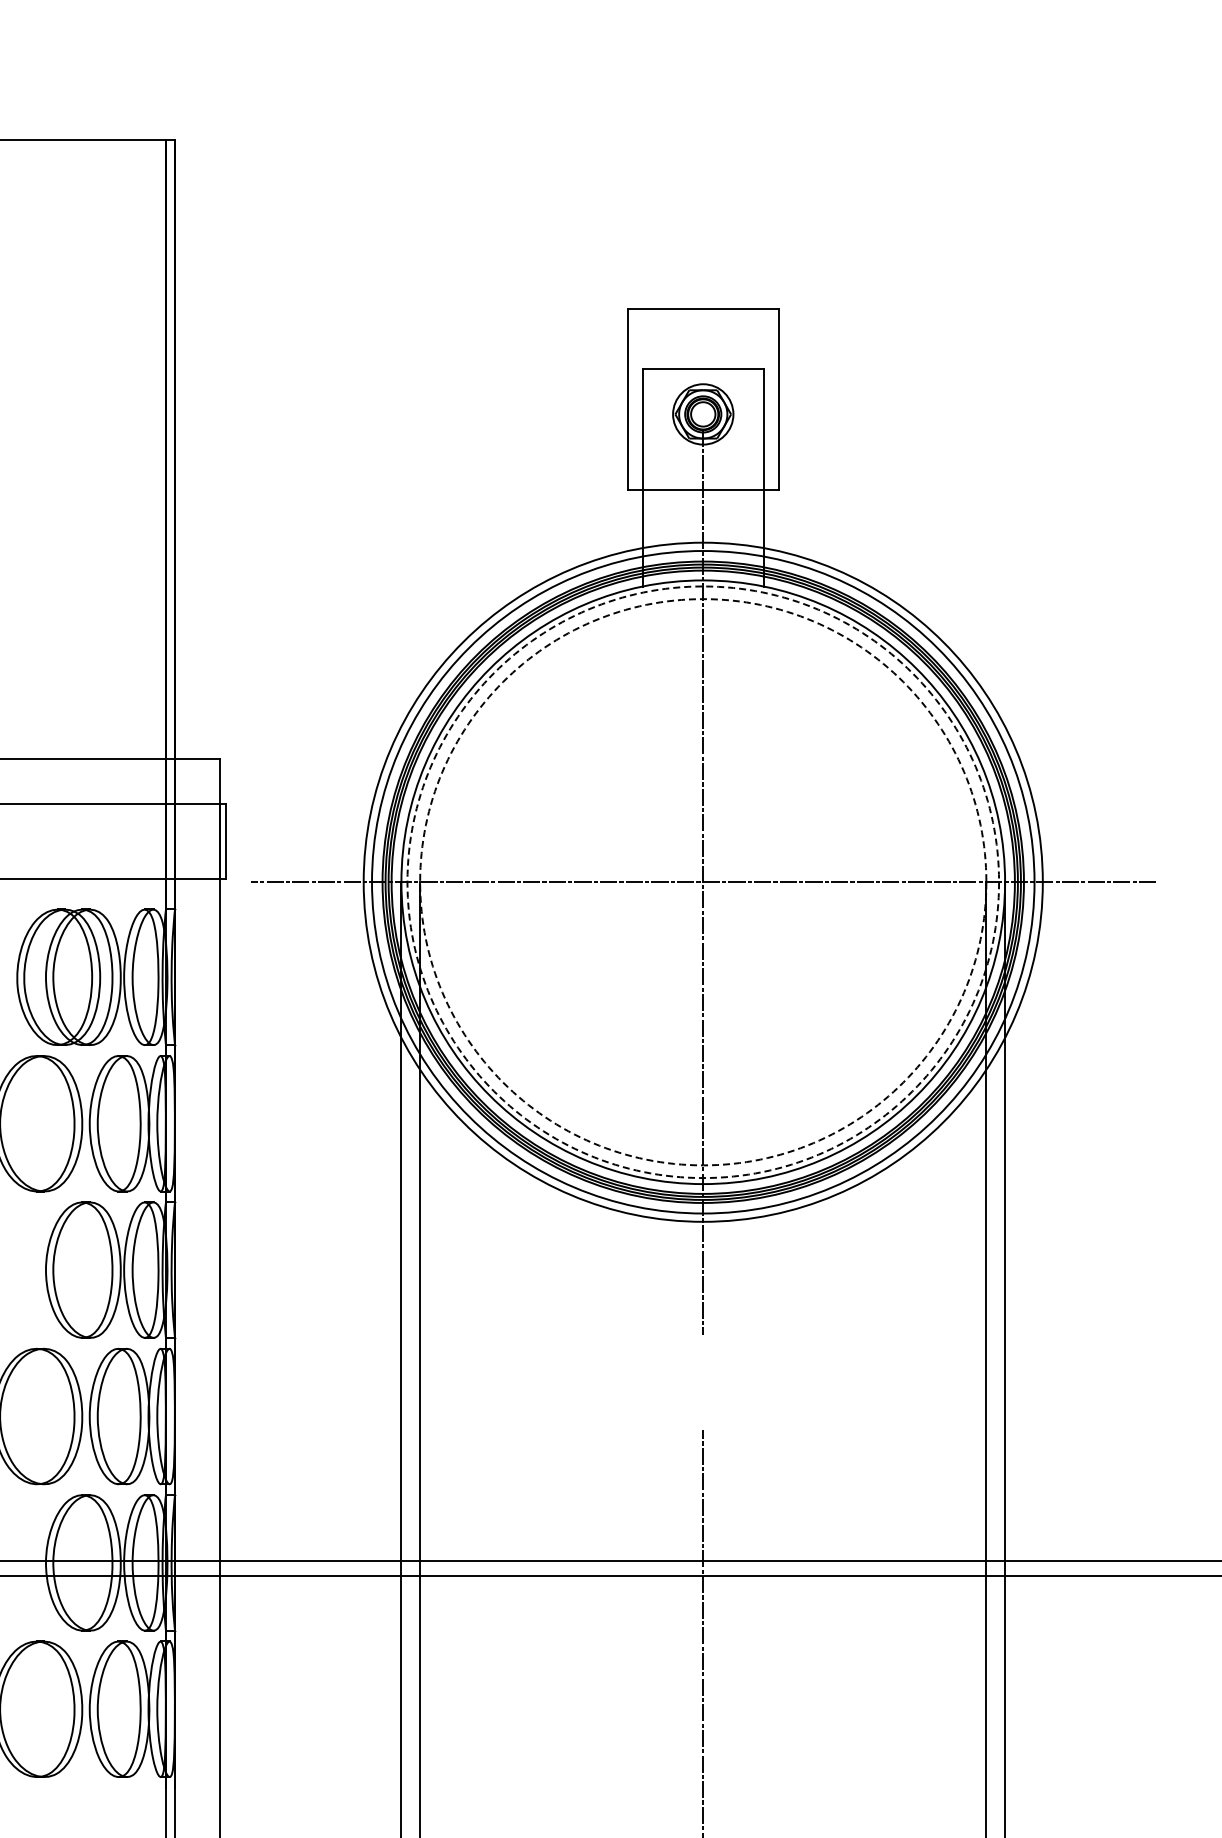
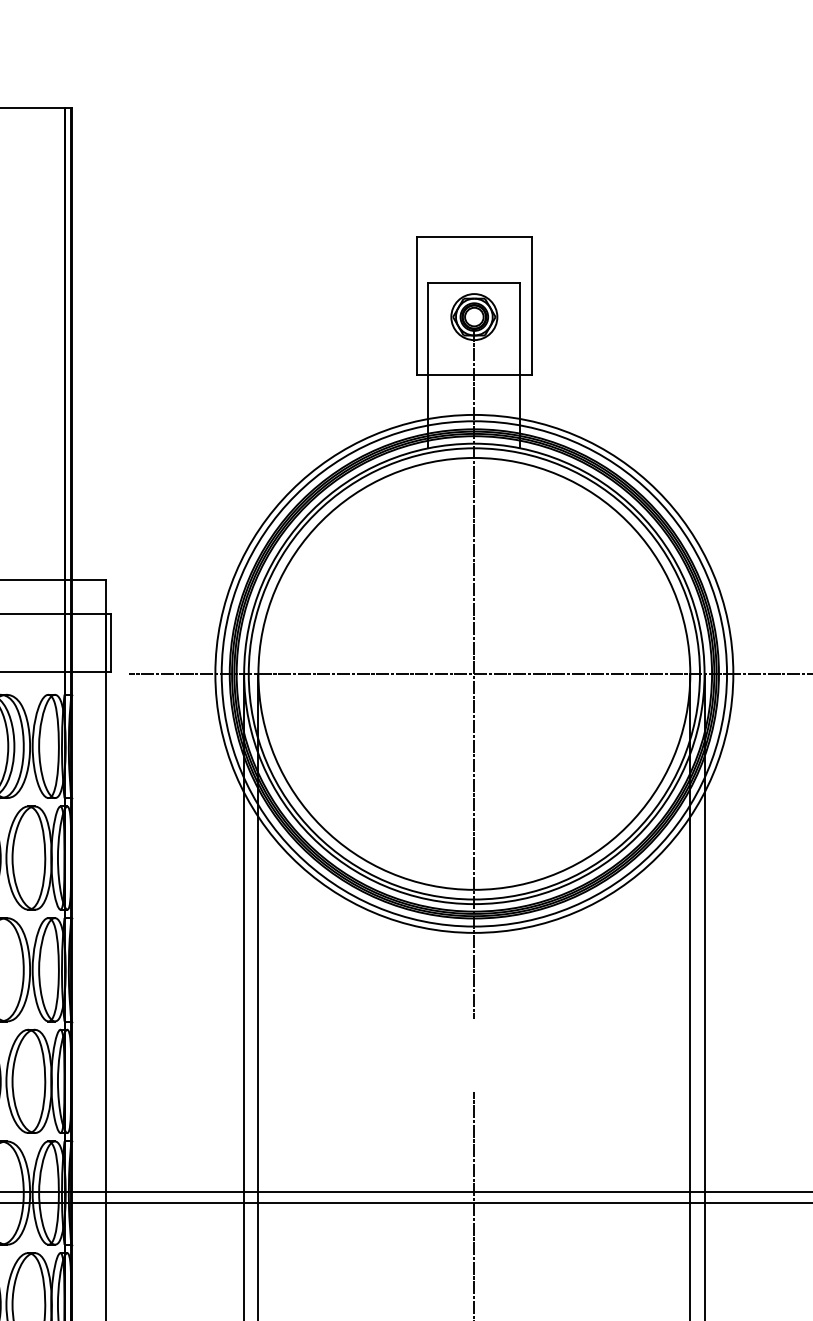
circle: (703, 882) -> (474, 674), dashed -> solid
circle: (703, 882) -> (474, 674), dashed -> solid

